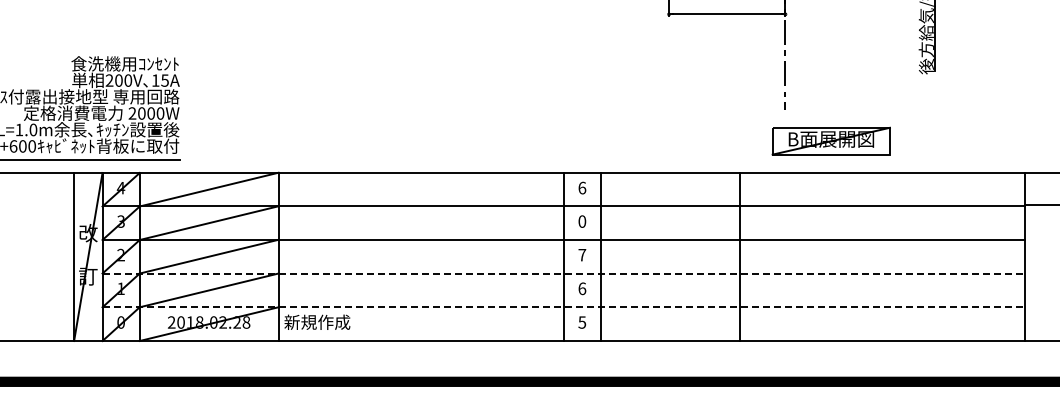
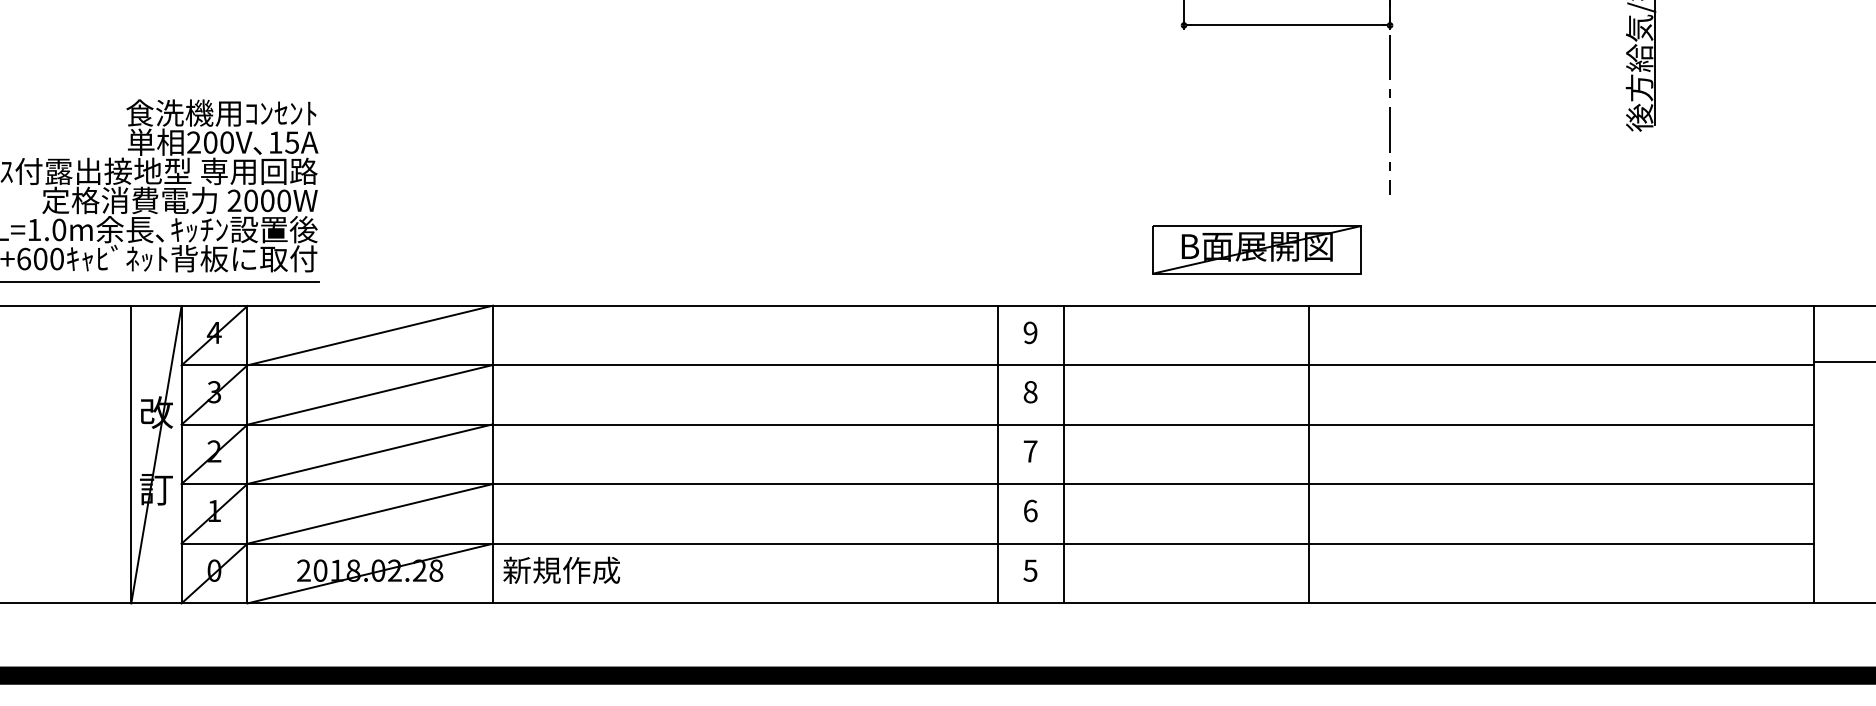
part: (830, 140) -> (1255, 248), moved
text: (582, 187) -> (1030, 331), 6 -> 9
text: (582, 221) -> (1030, 391), 0 -> 8
line: (564, 273) -> (999, 483), dashed -> solid
line: (564, 307) -> (999, 544), dashed -> solid

